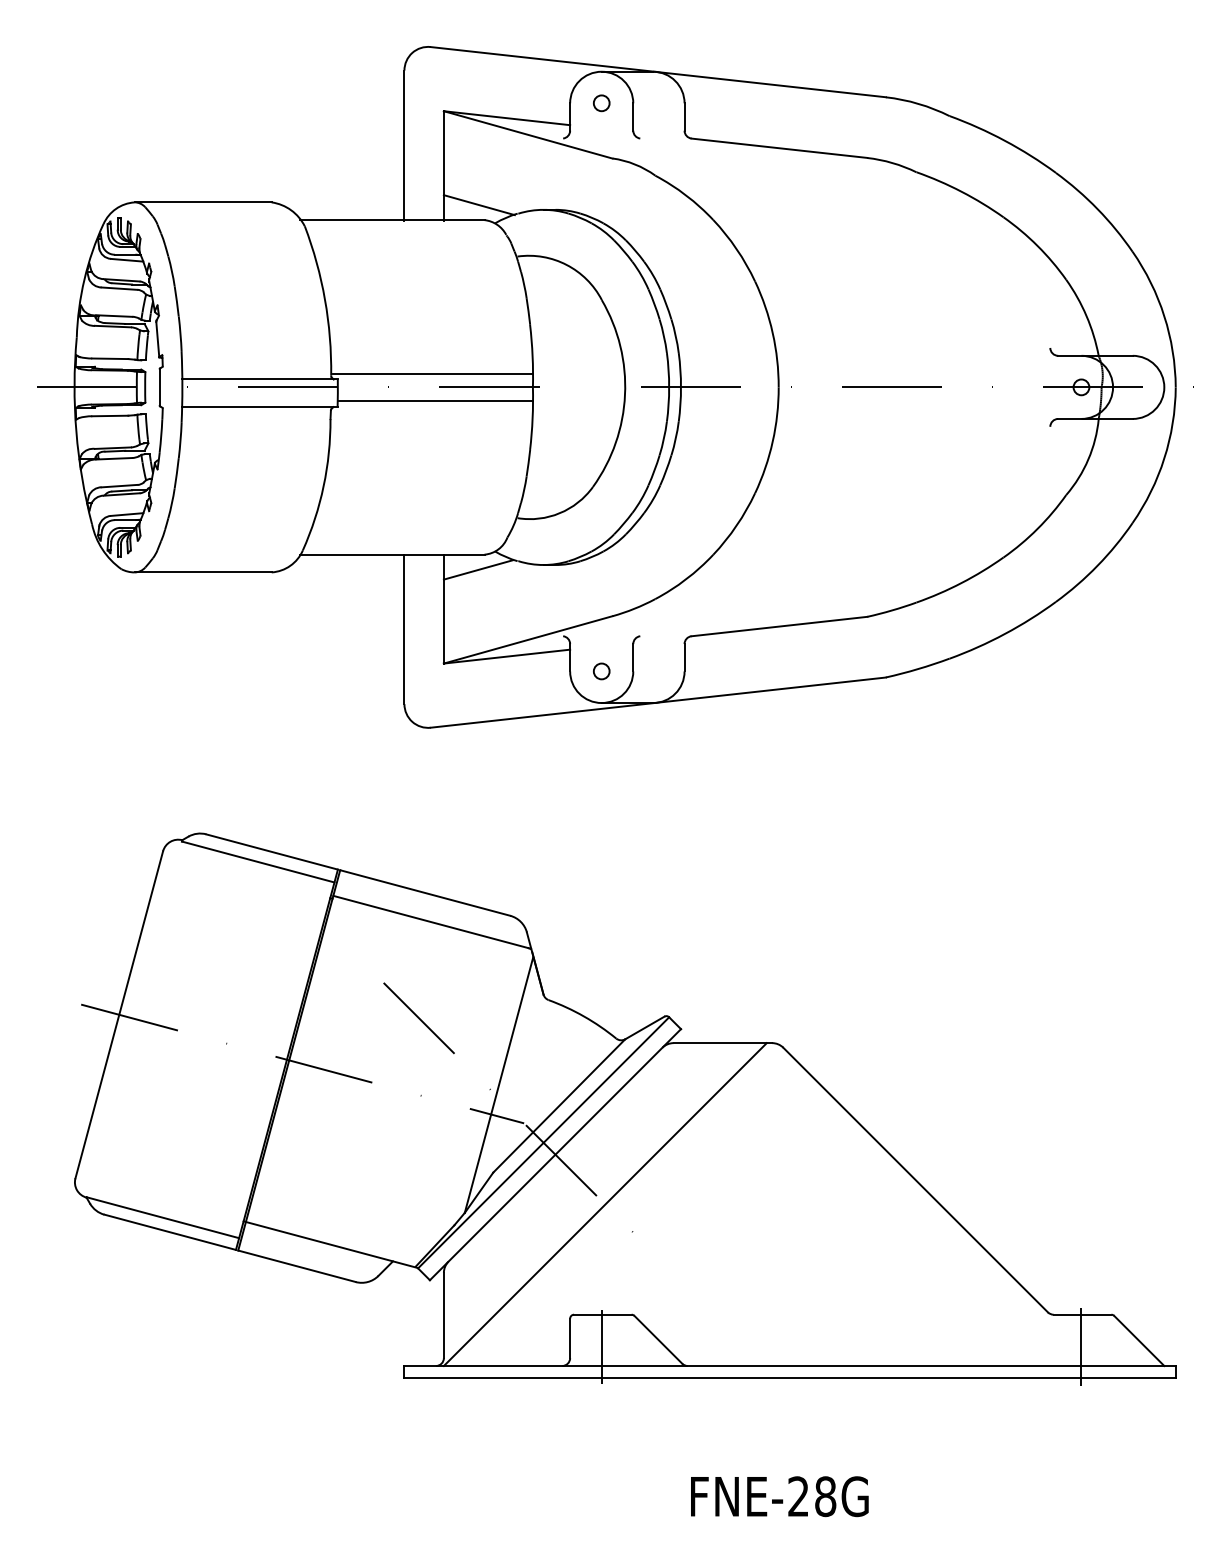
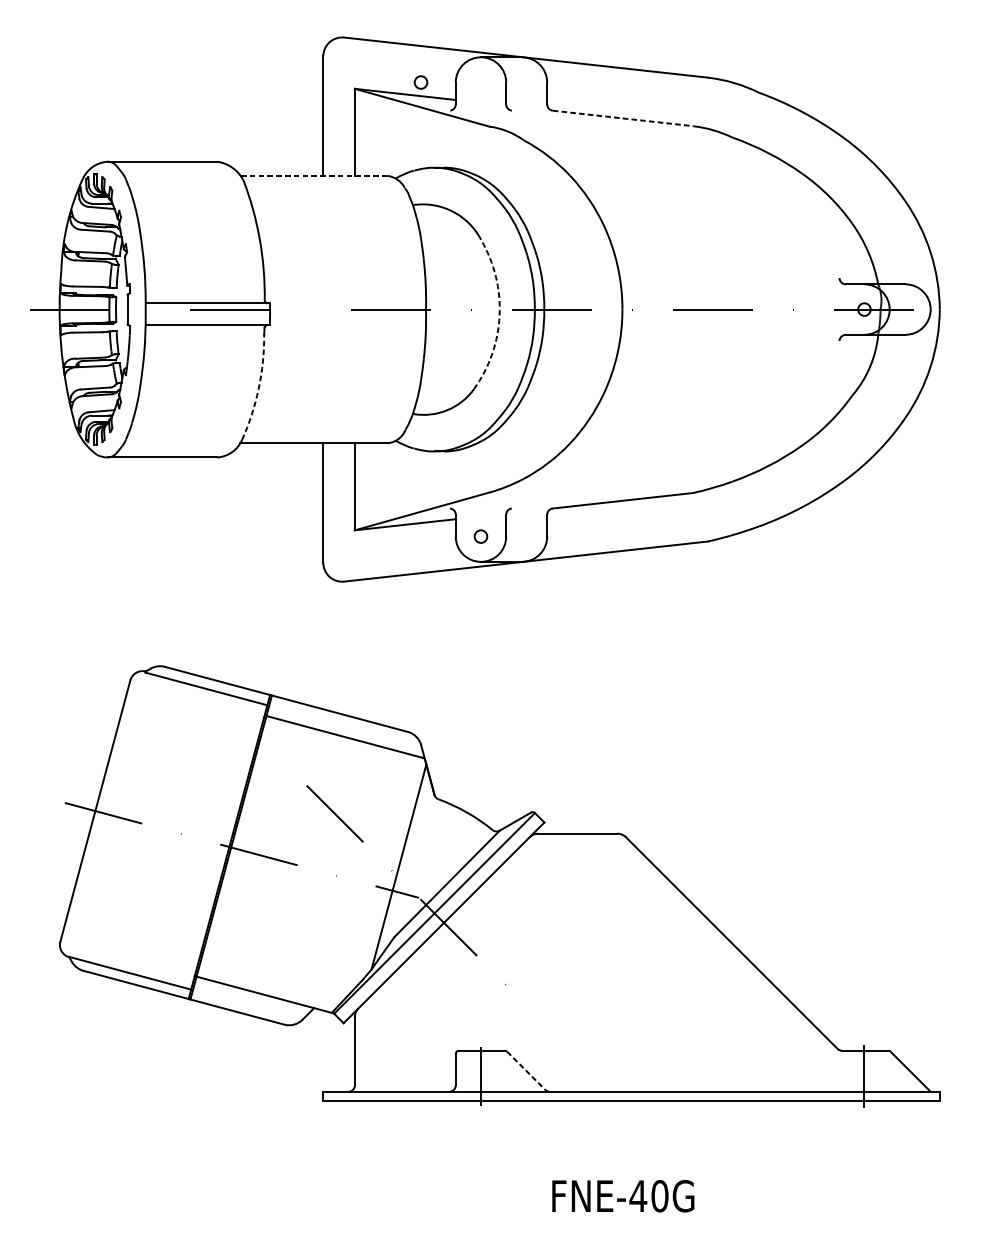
circle: (601, 103) -> (420, 82), moved
line: (779, 148) -> (623, 118), solid -> dashed
line: (478, 205) -> (382, 164), removed
line: (391, 220) -> (312, 176), solid -> dashed
line: (433, 373) -> (346, 298), removed
arc: (625, 394) -> (499, 315), solid -> dashed
line: (435, 401) -> (348, 320), removed
arc: (323, 486) -> (258, 388), solid -> dashed
line: (477, 569) -> (381, 455), removed
line: (604, 1204) -> (483, 962), removed
line: (658, 1339) -> (526, 1070), solid -> dashed
text: (811, 1496) -> (648, 1196), FNE-28G -> FNE-40G

